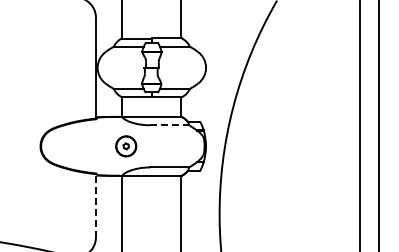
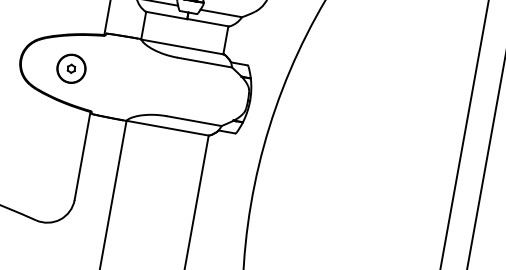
line: (169, 125) -> (204, 62), dashed -> solid
part: (126, 146) -> (71, 69), moved
line: (95, 205) -> (82, 155), dashed -> solid

